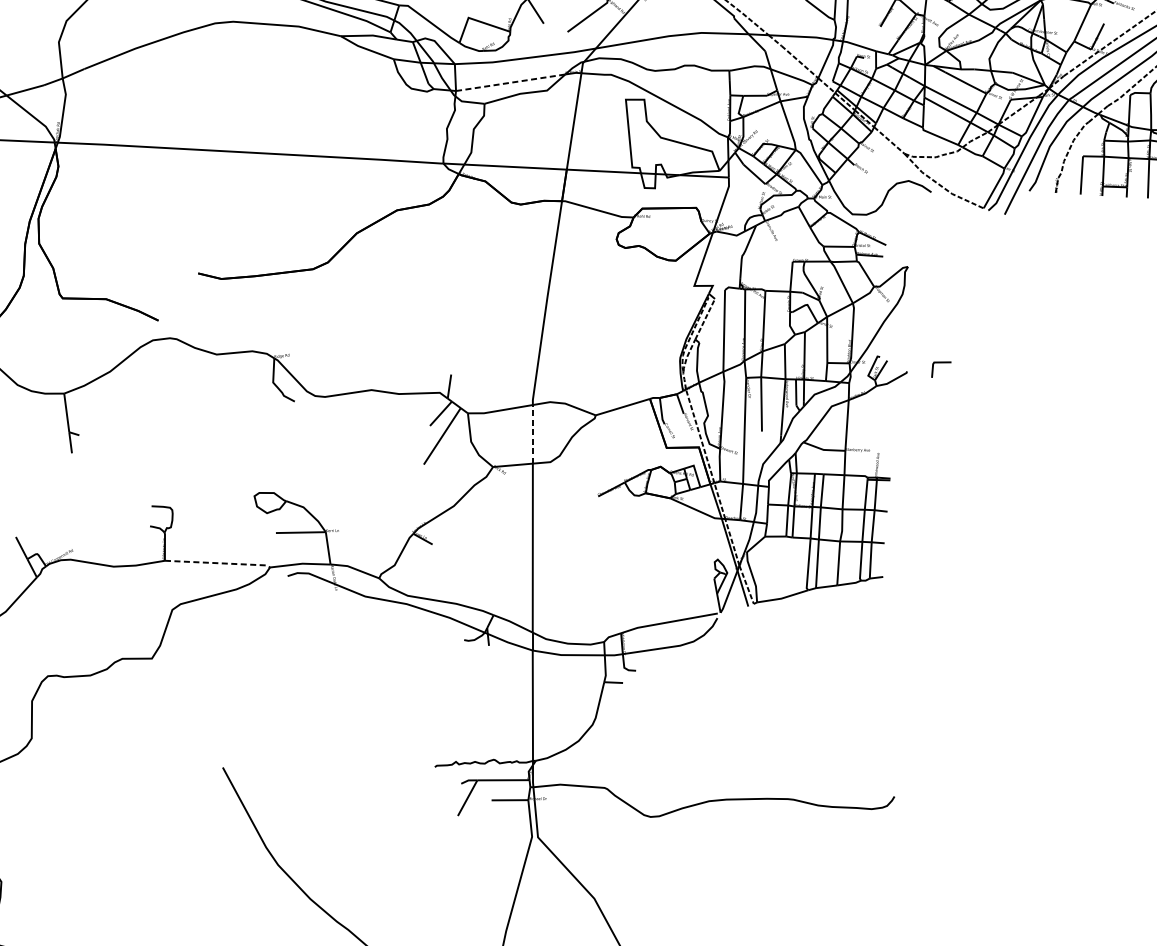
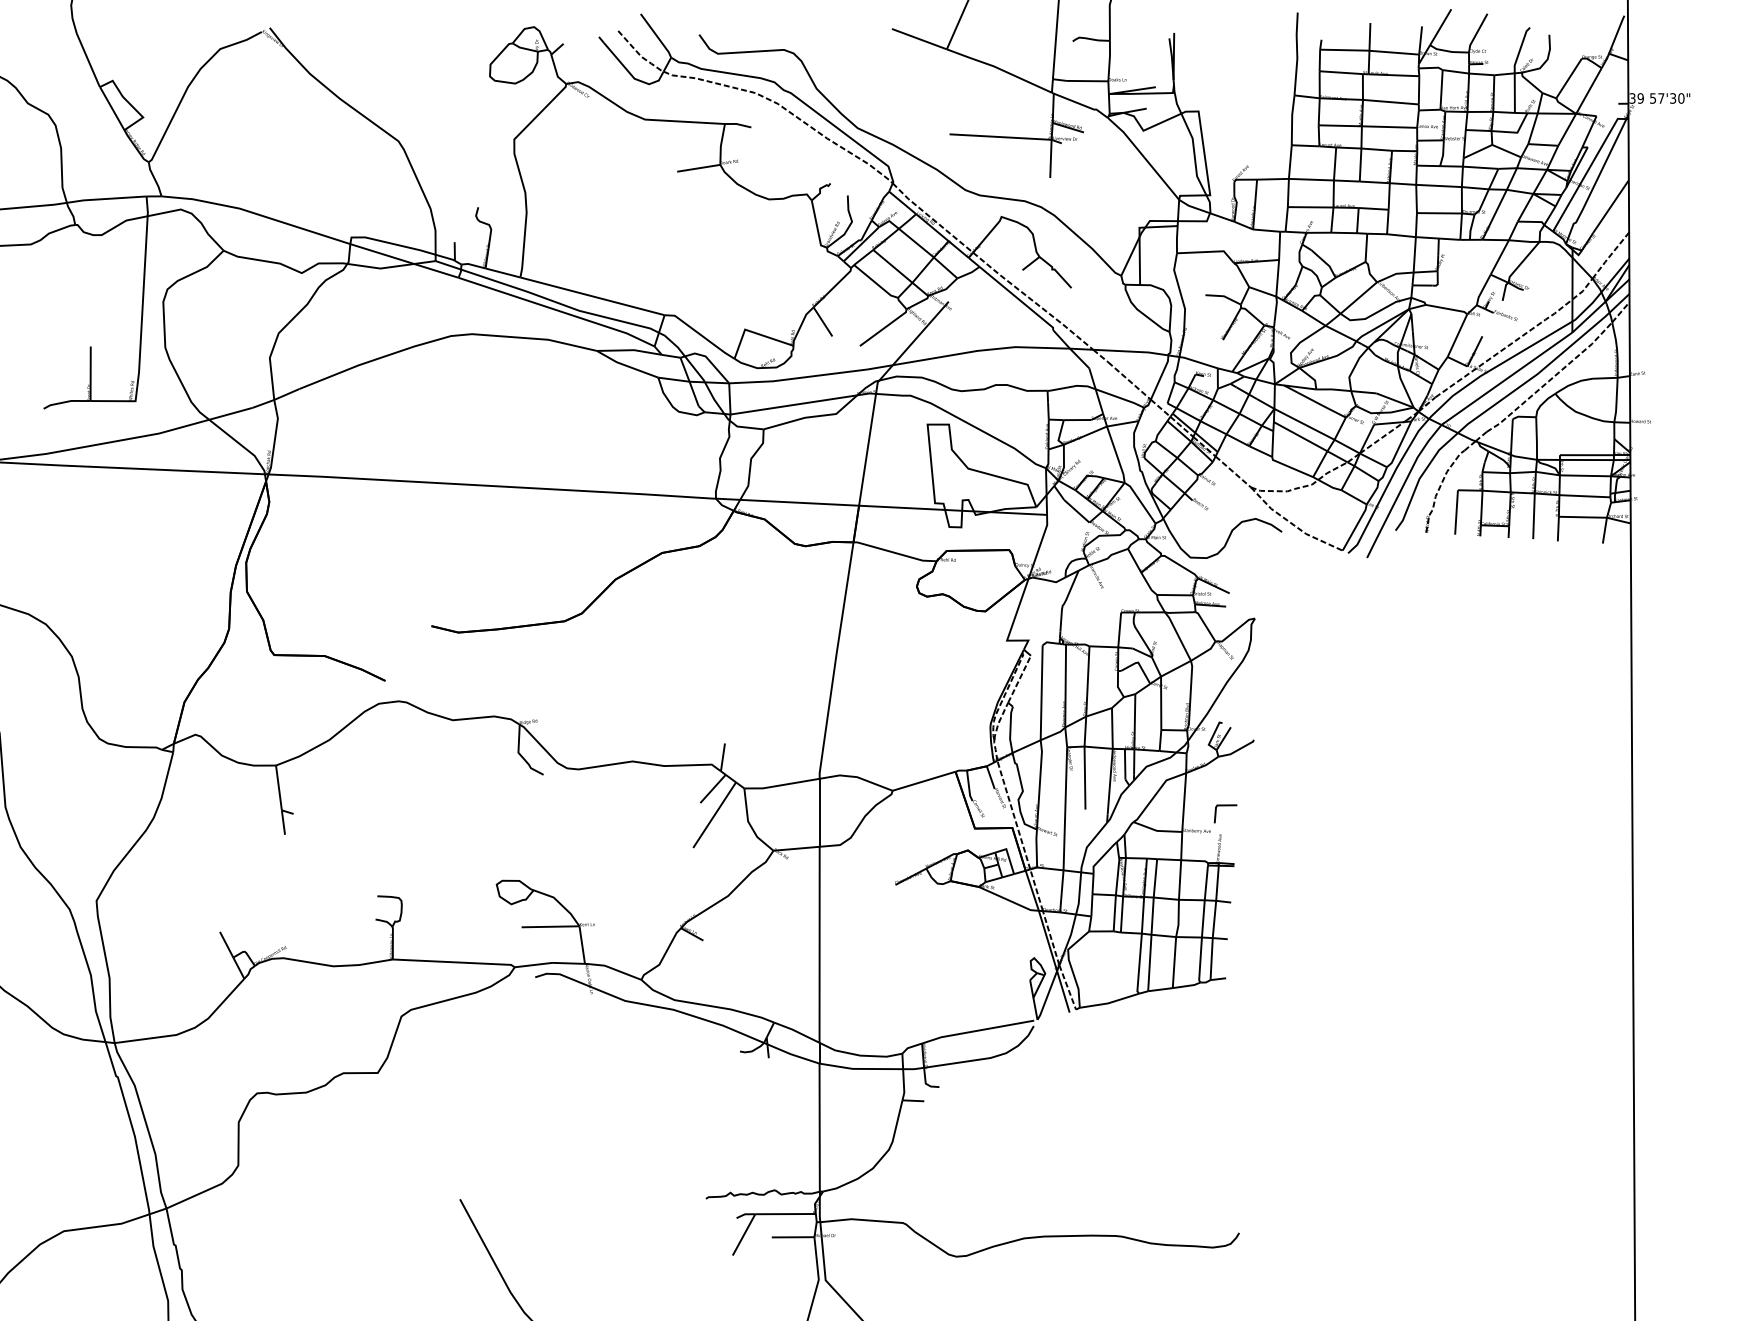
line: (511, 82) -> (794, 404), dashed -> solid
line: (941, 363) -> (1225, 806), moved
line: (532, 434) -> (819, 812), dashed -> solid
line: (218, 563) -> (455, 962), dashed -> solid

